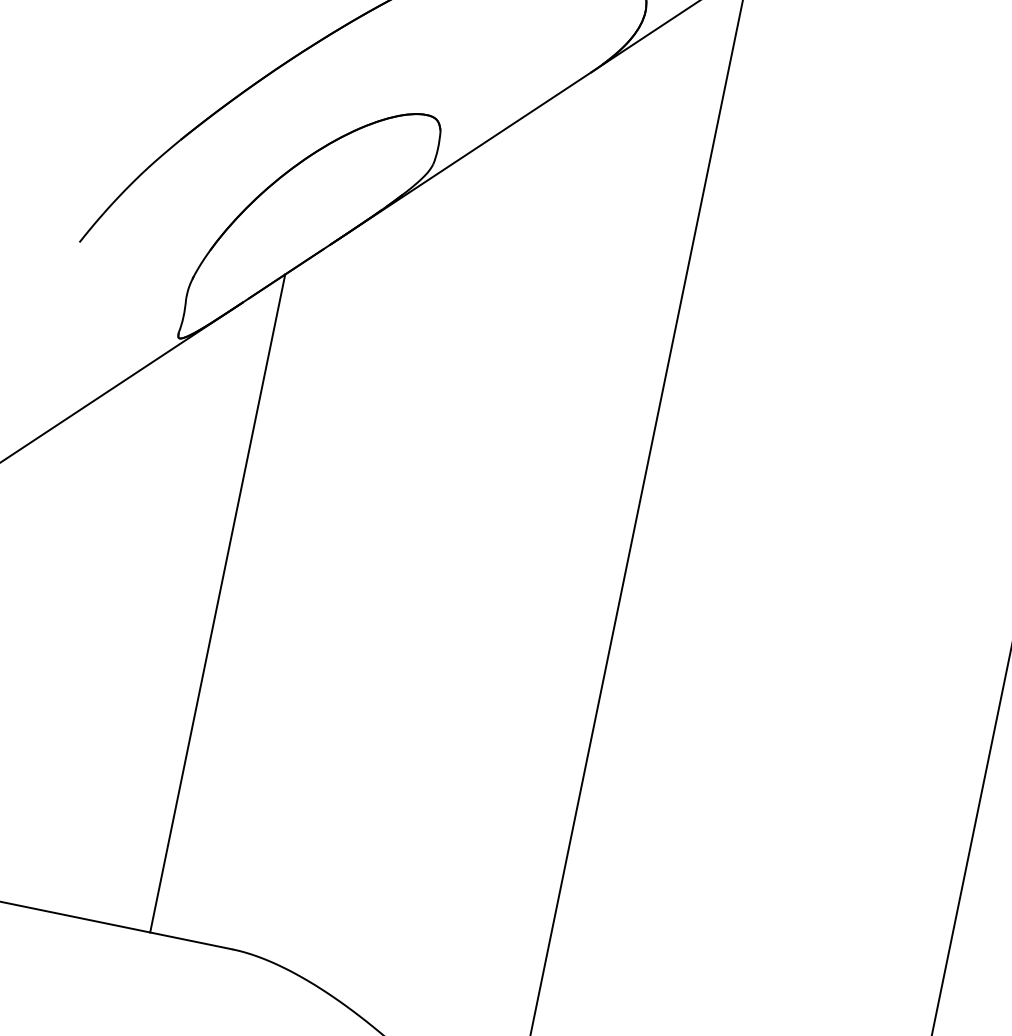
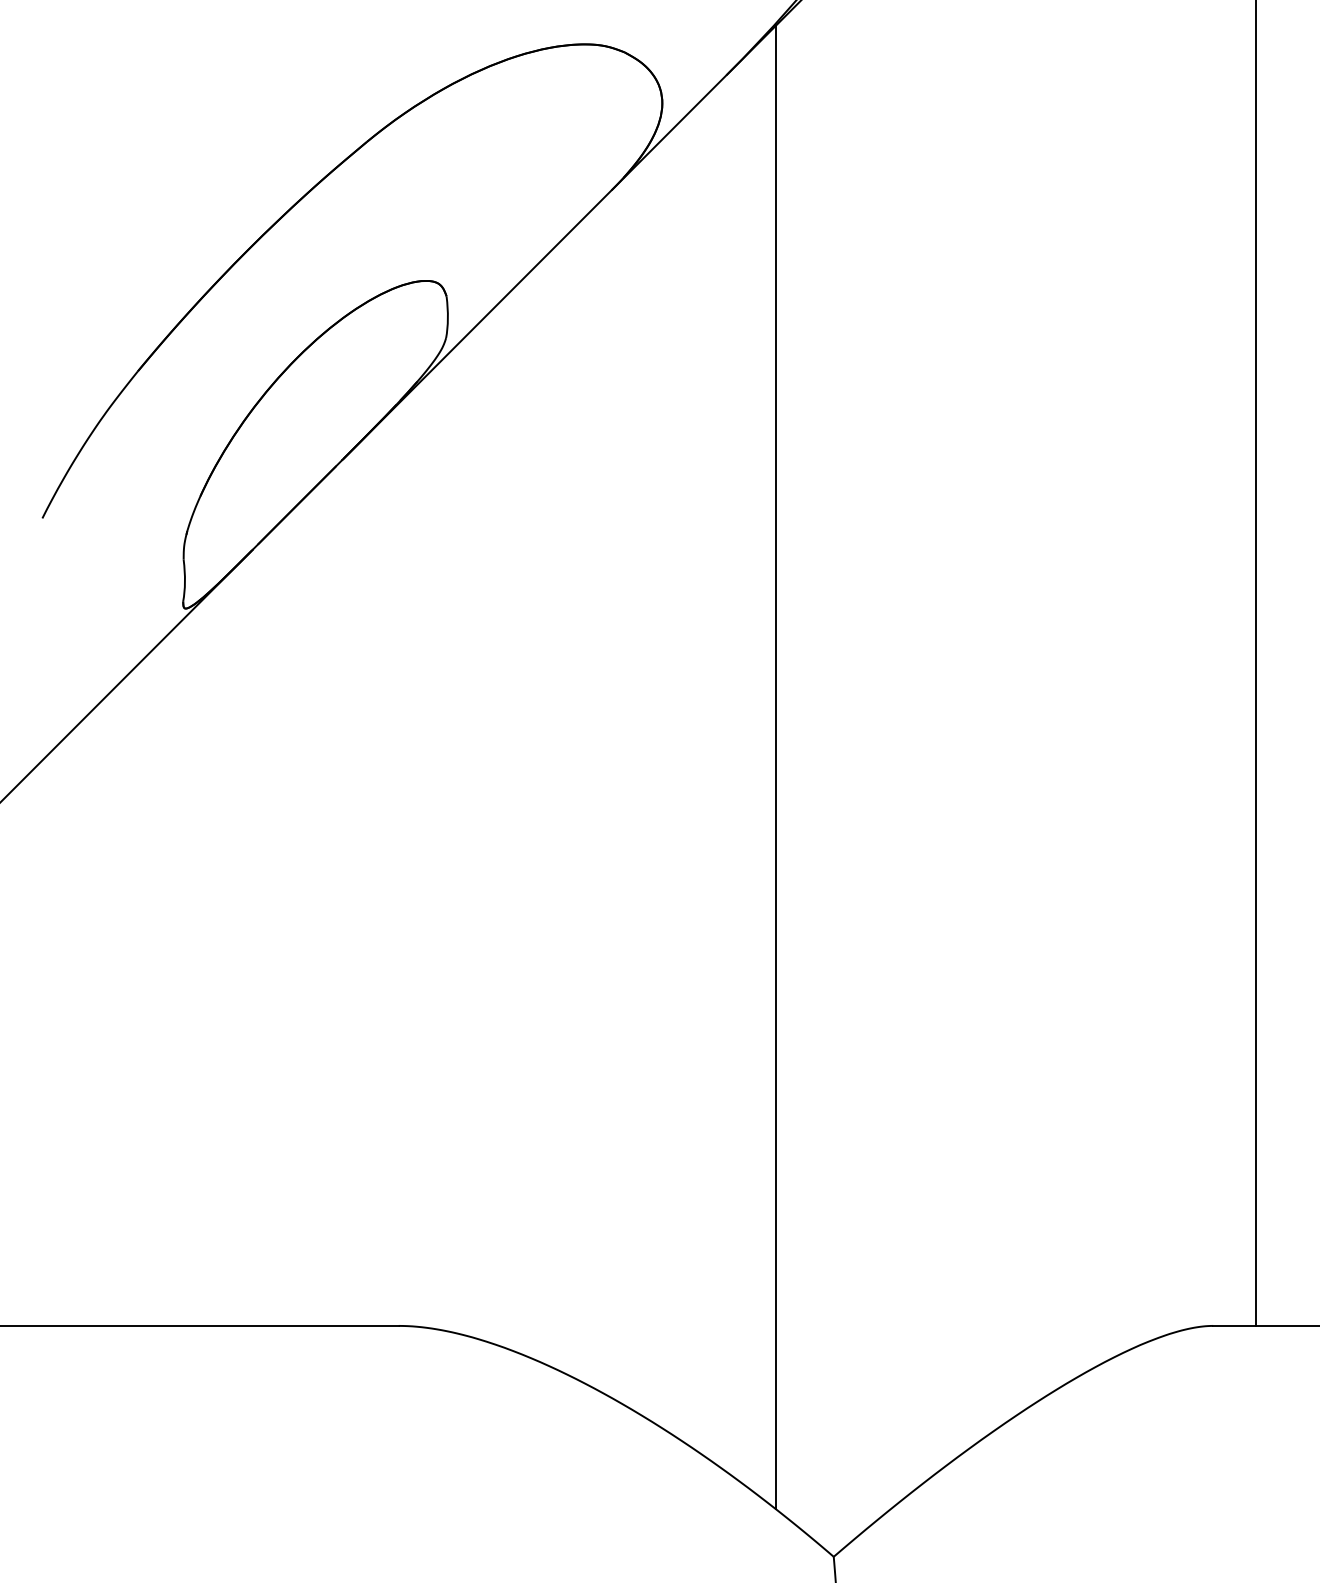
line: (218, 603) -> (296, 915), removed

